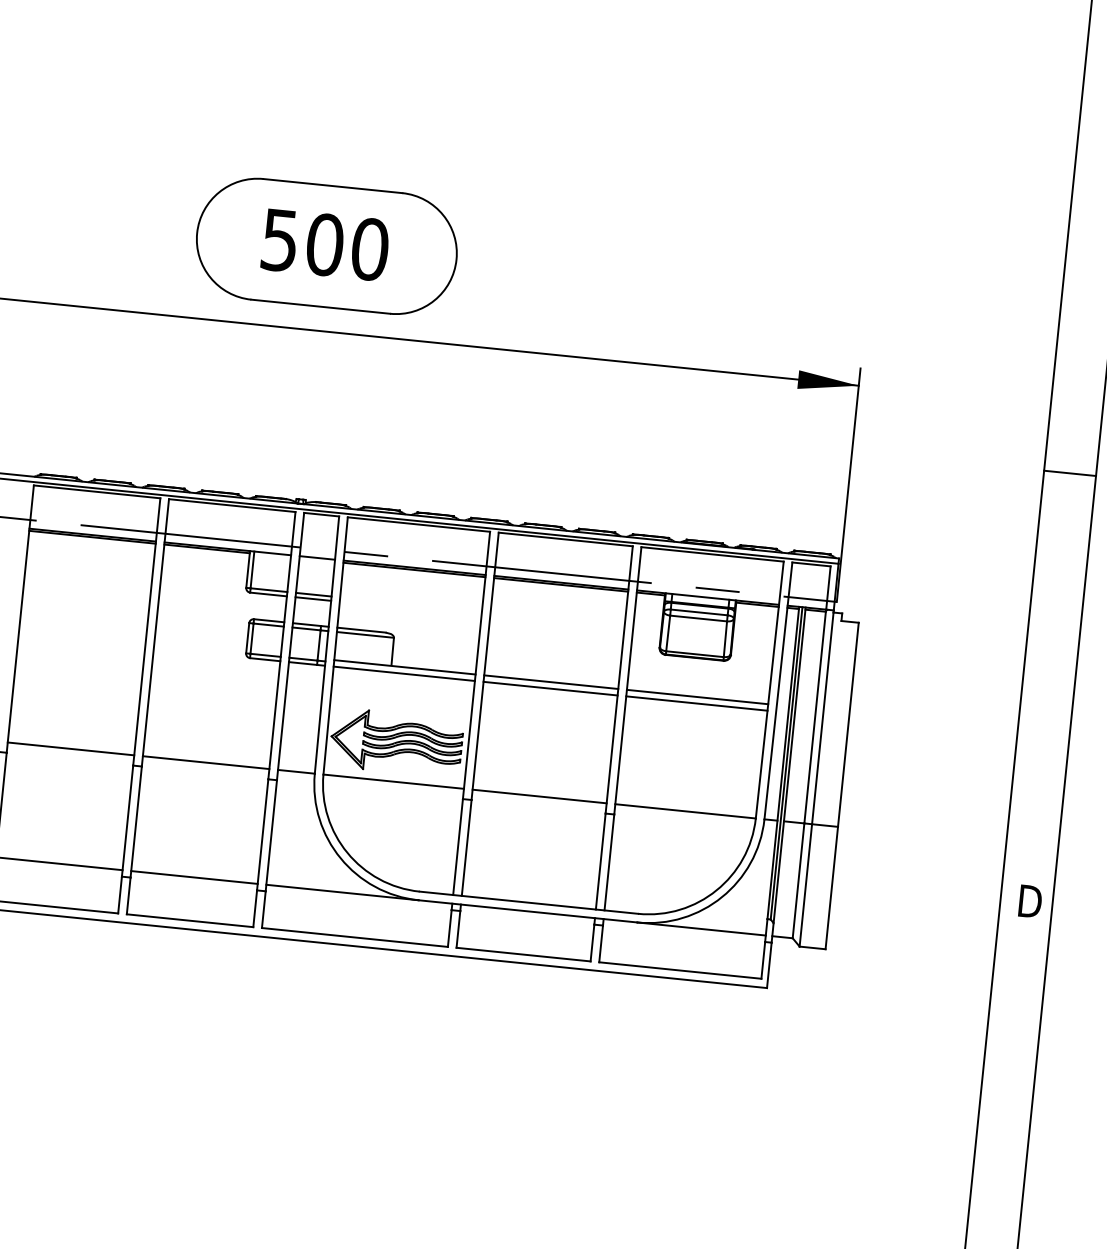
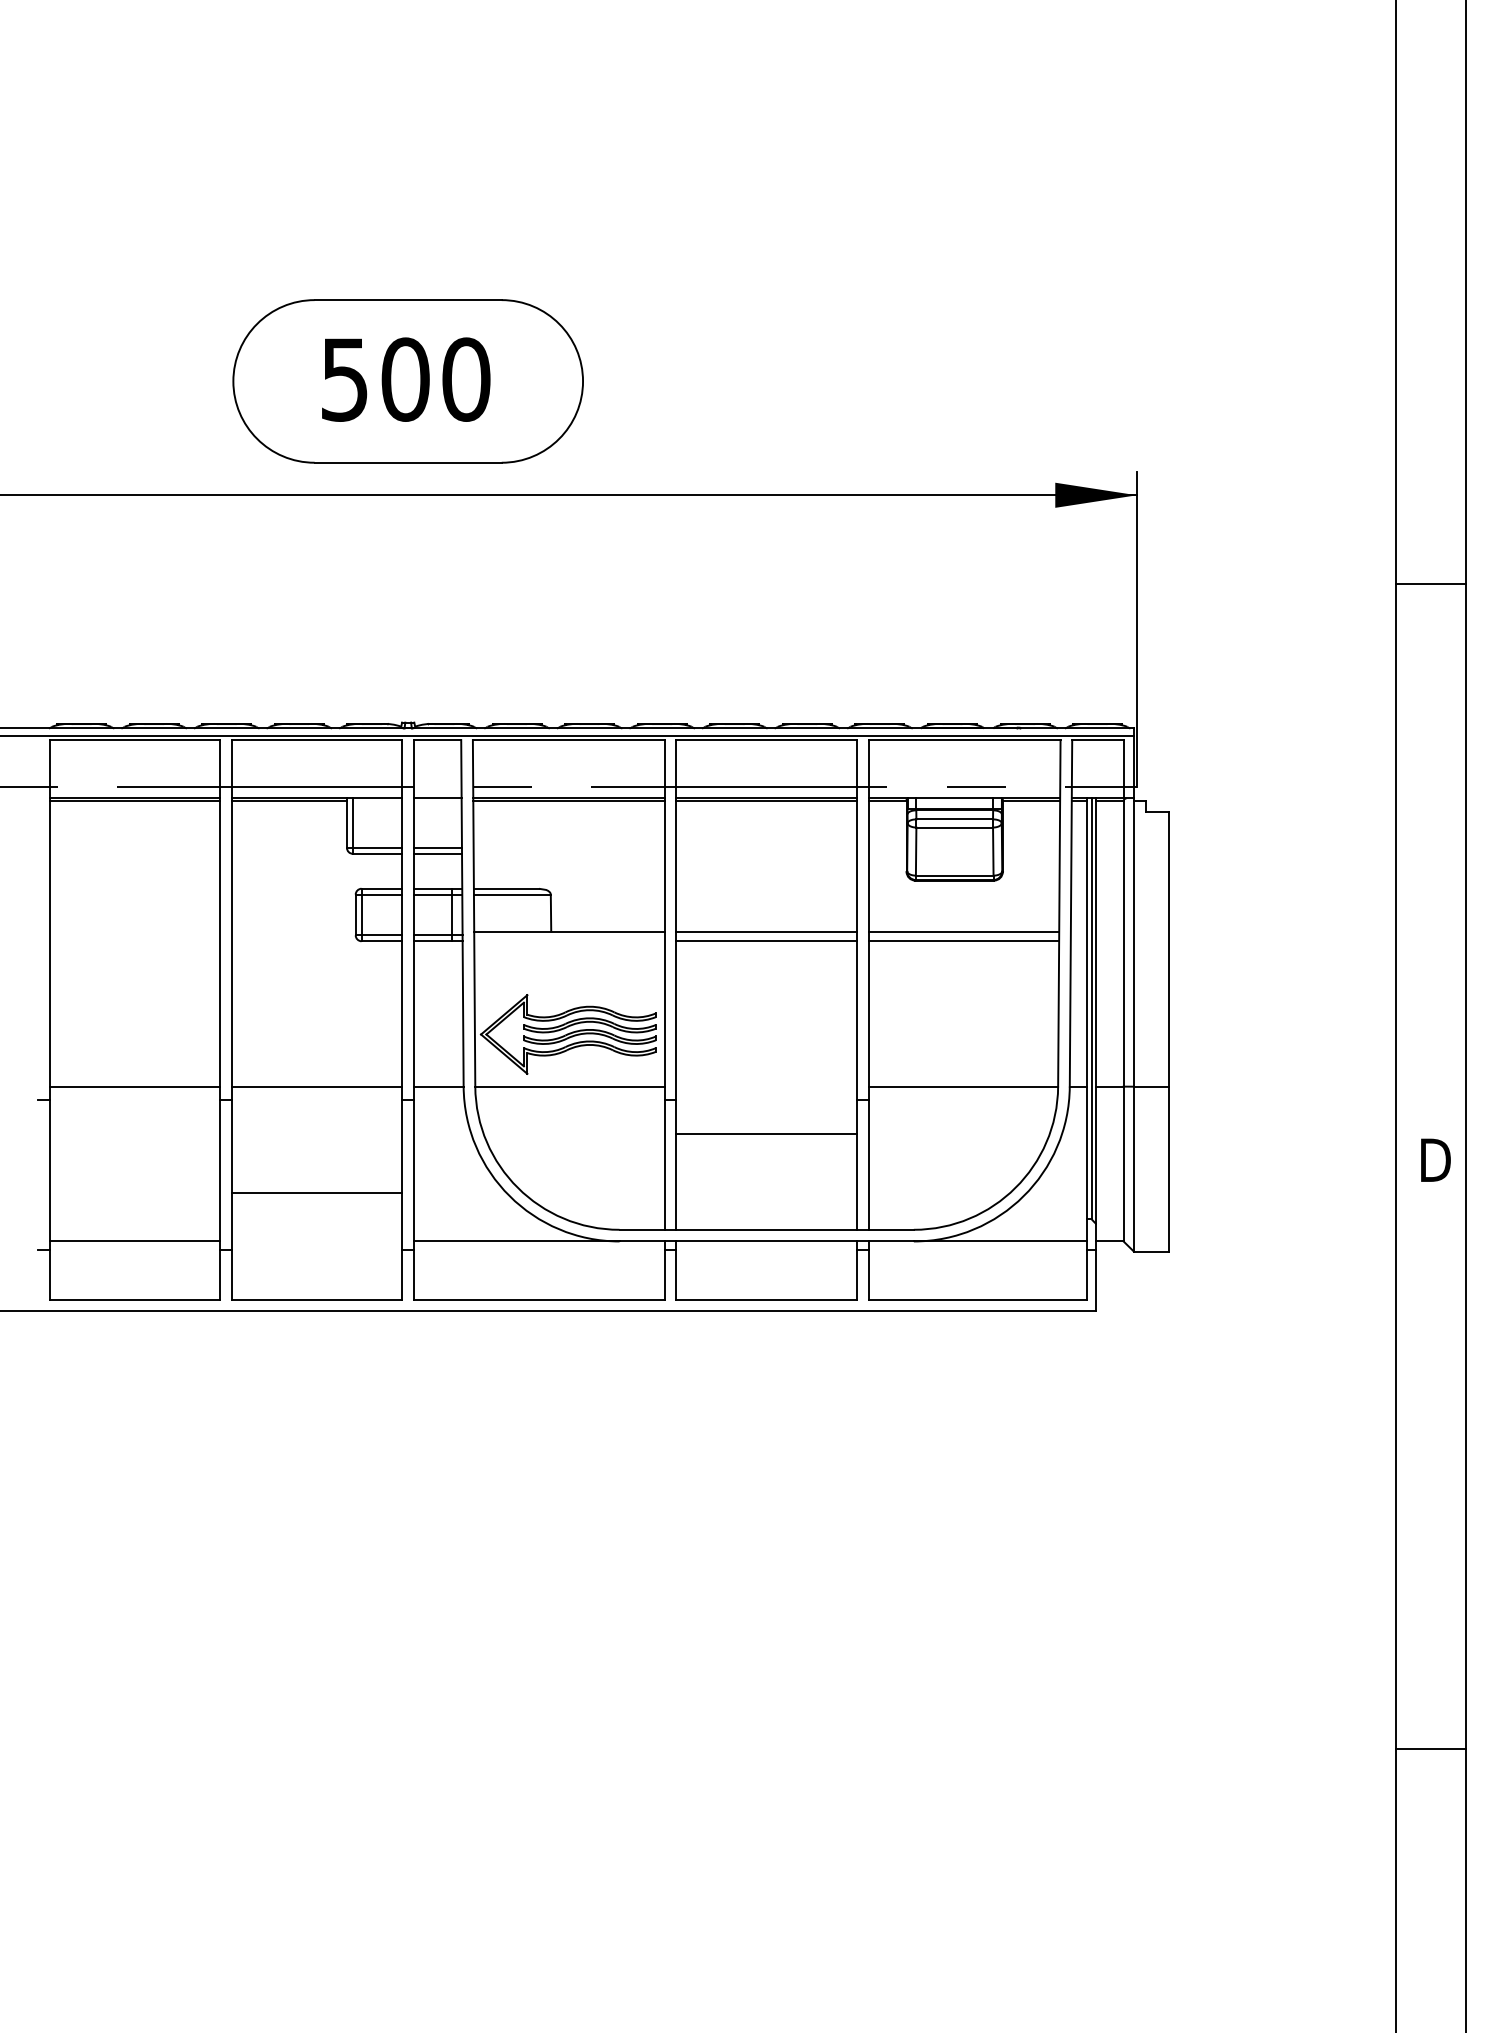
line: (404, 674) -> (569, 941), removed
line: (539, 796) -> (766, 1133), moved
line: (194, 877) -> (316, 1193), moved

